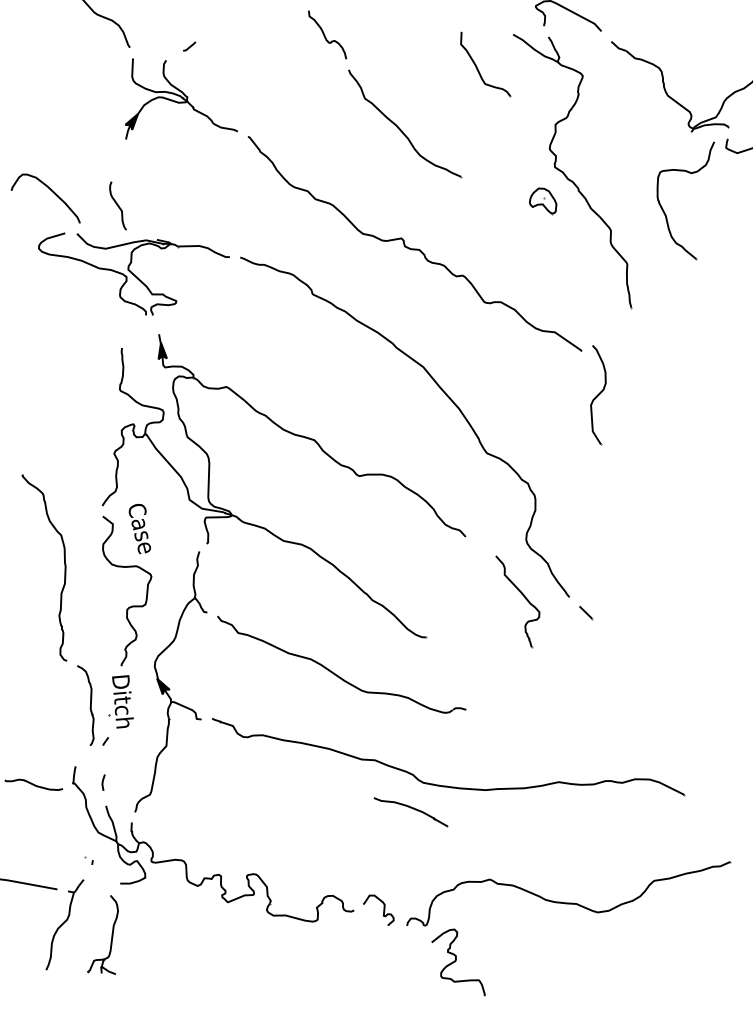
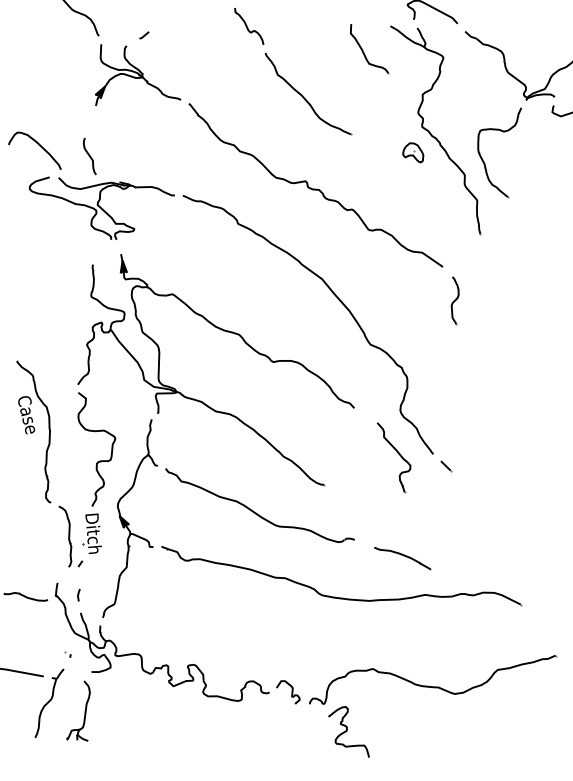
part: (664, 210) -> (483, 160), moved
part: (597, 395) -> (454, 300), size x0.62
text: (139, 529) -> (26, 415), moved
part: (410, 812) -> (402, 558), moved

